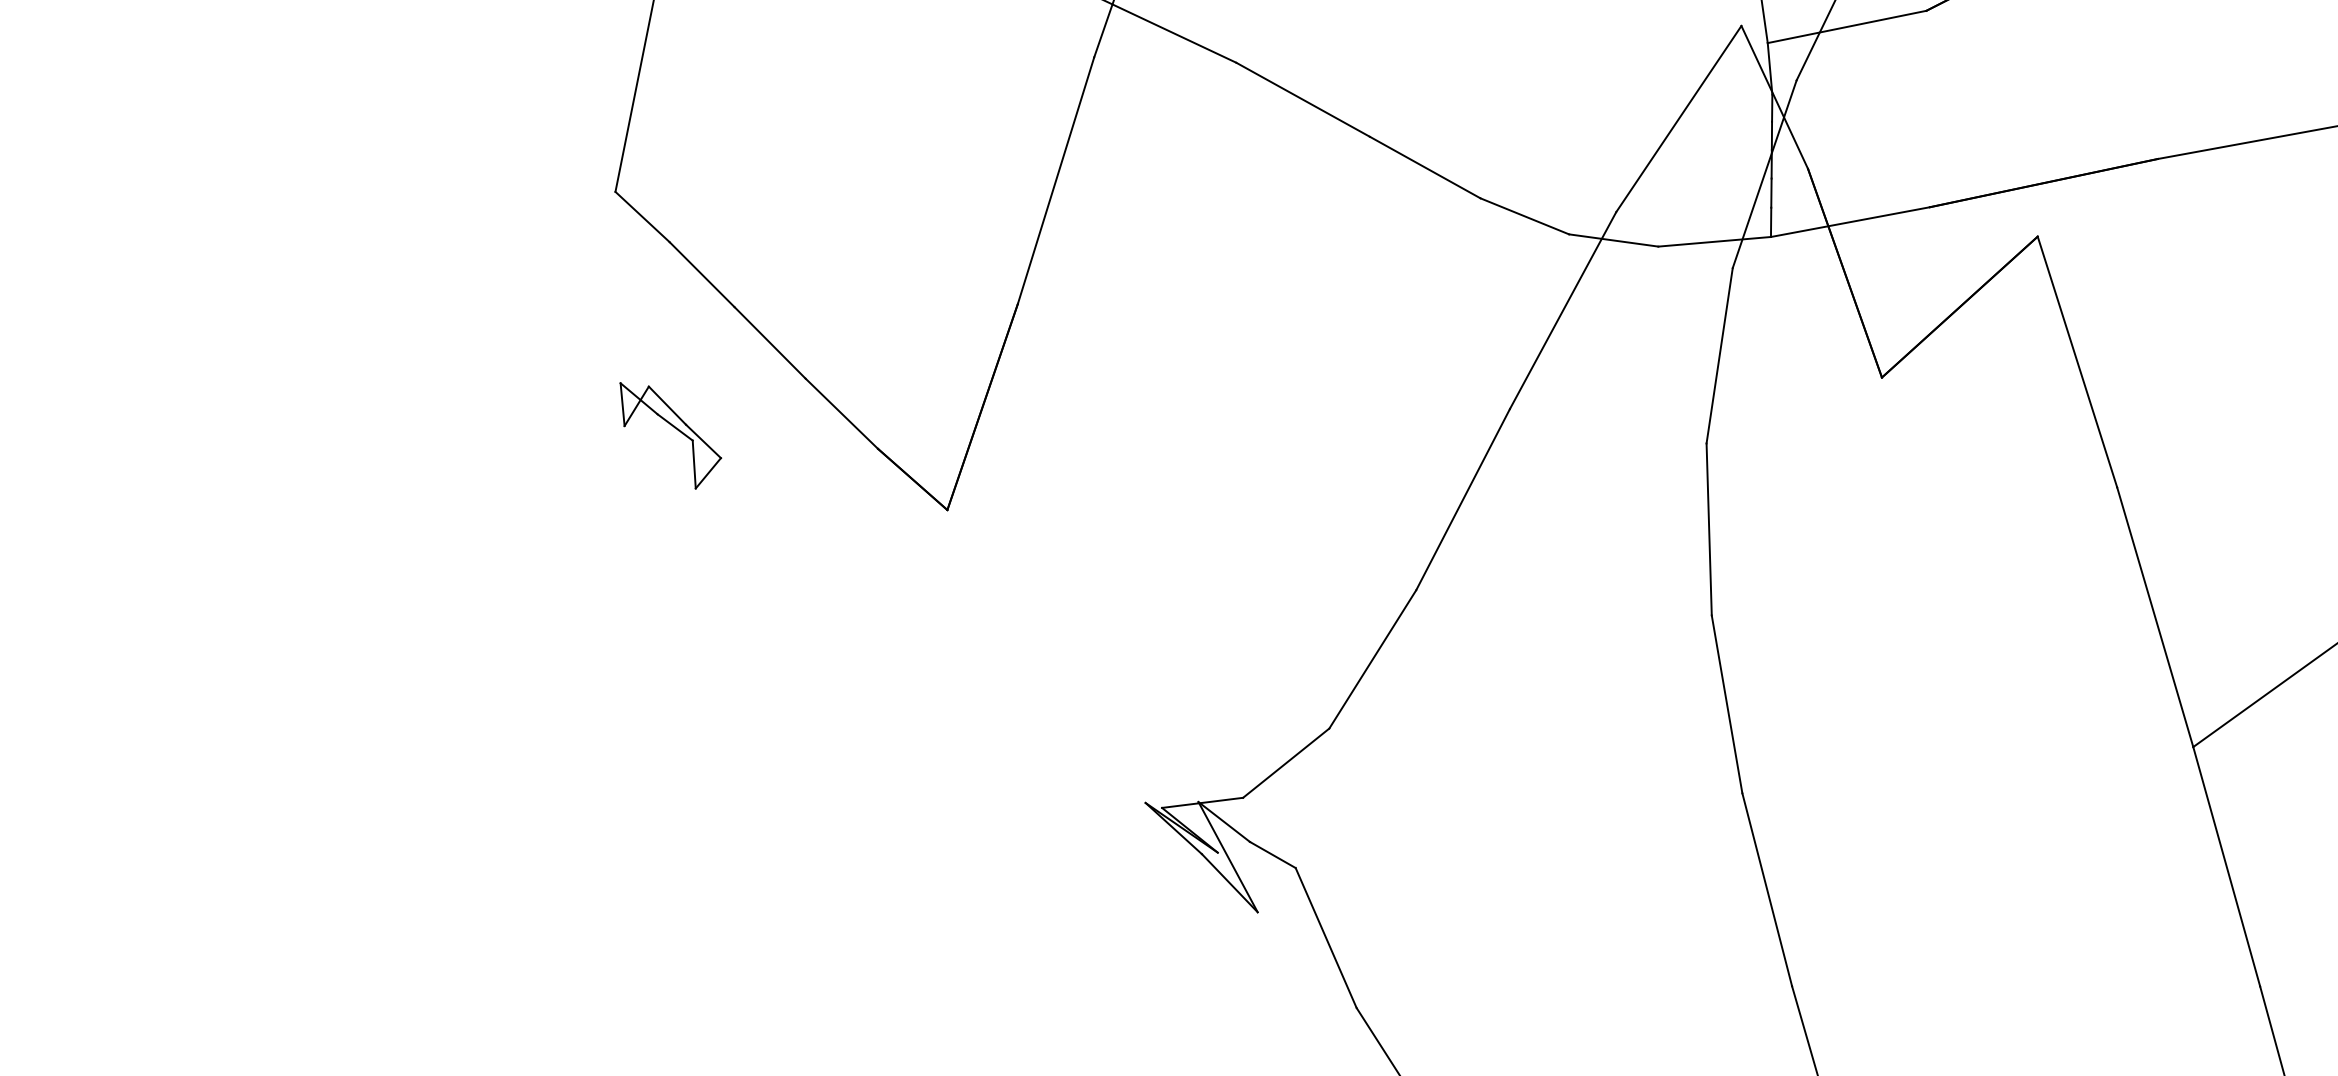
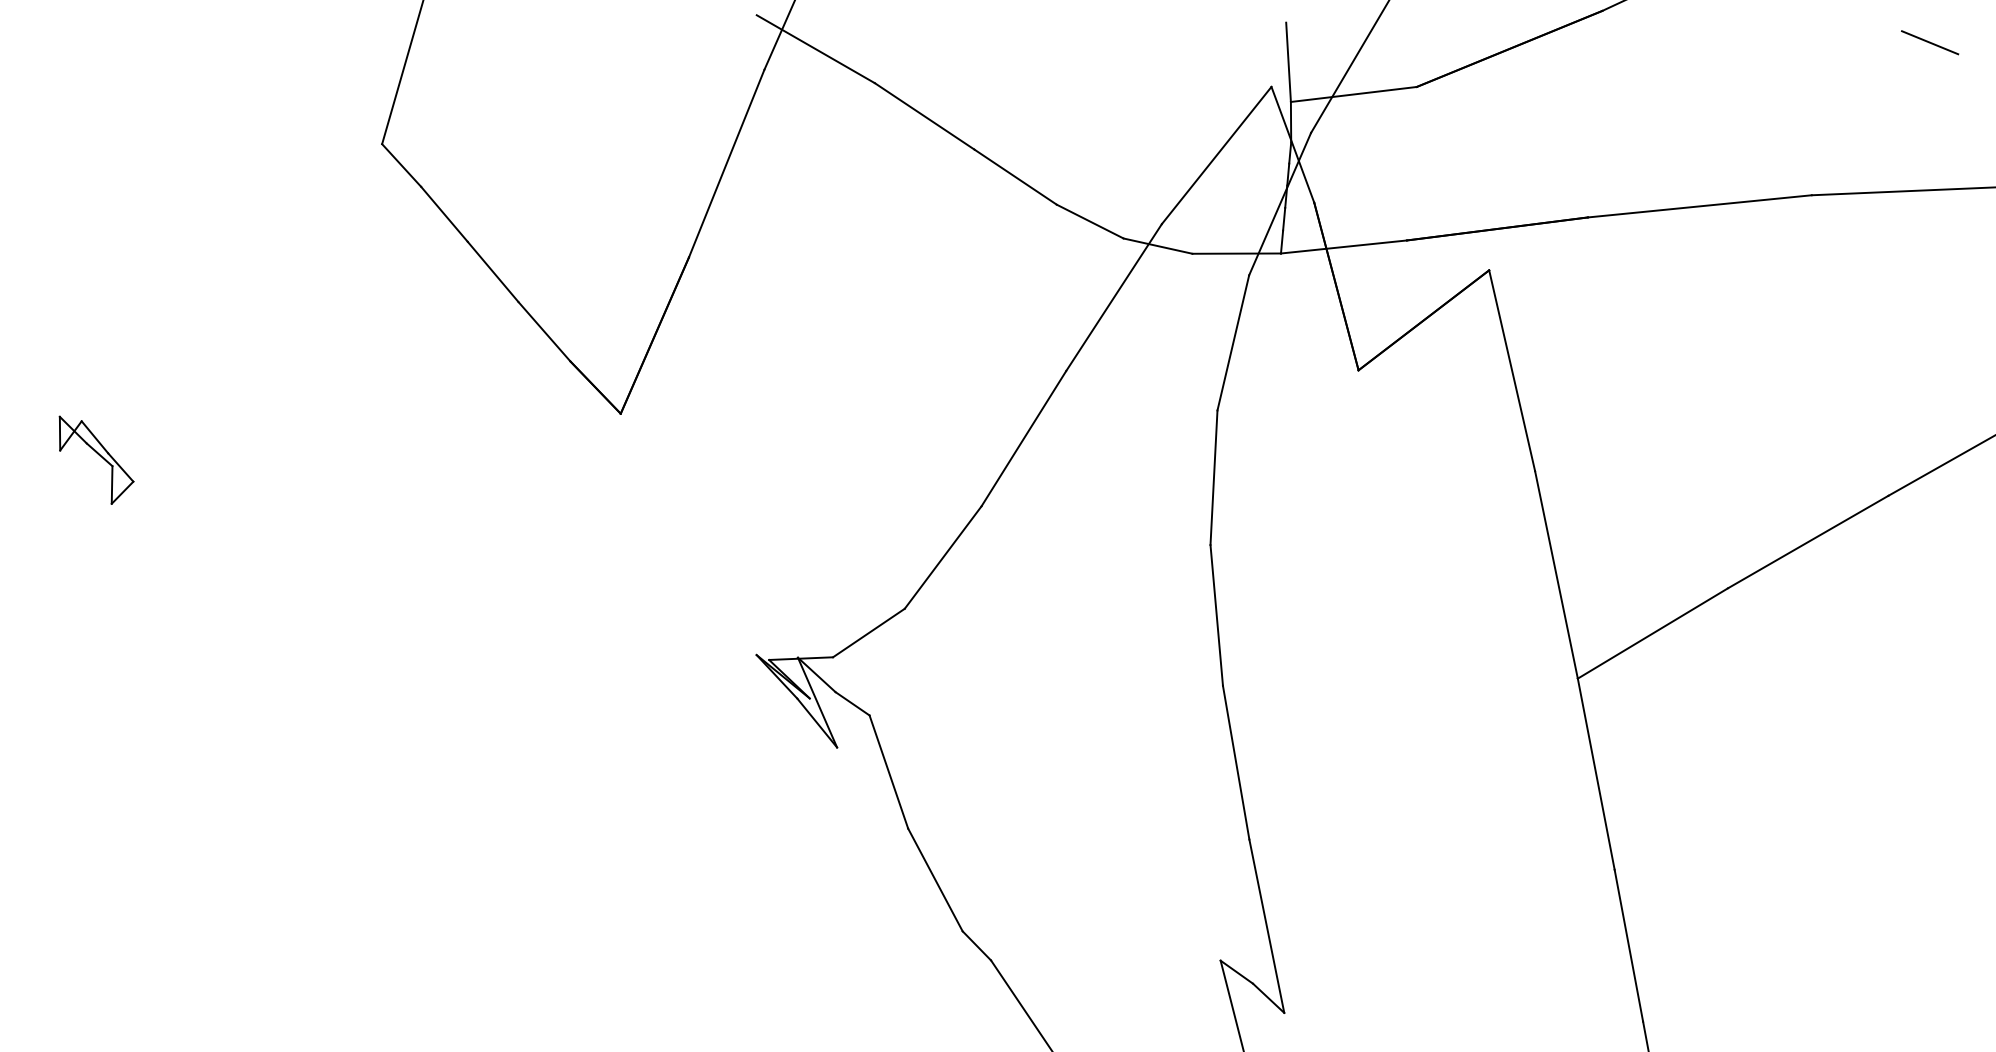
part: (671, 433) -> (96, 459), moved

